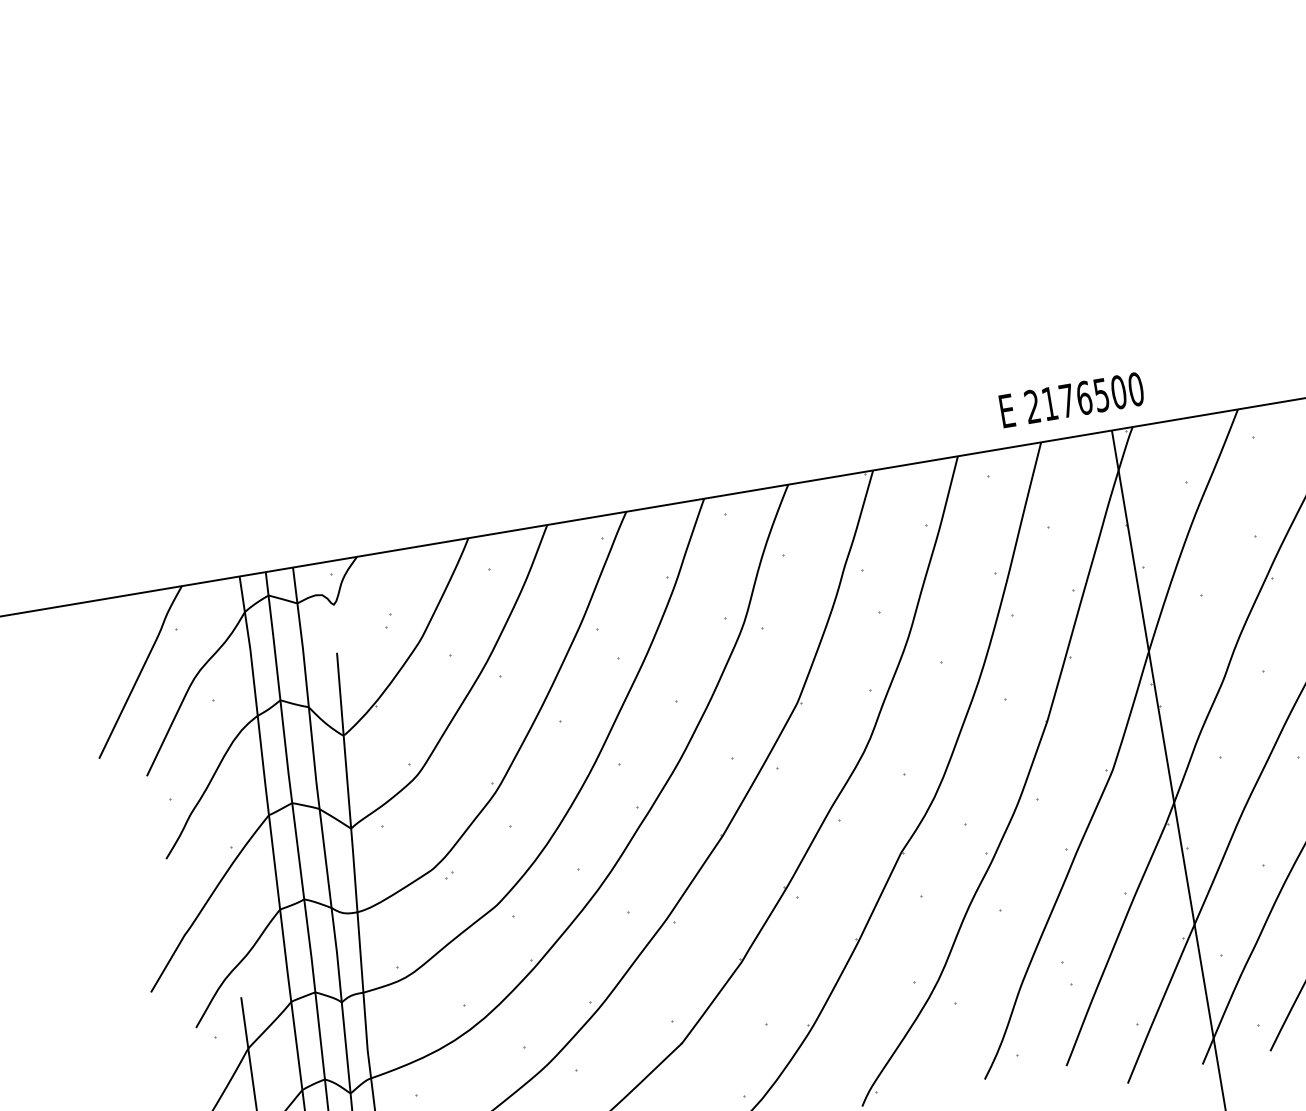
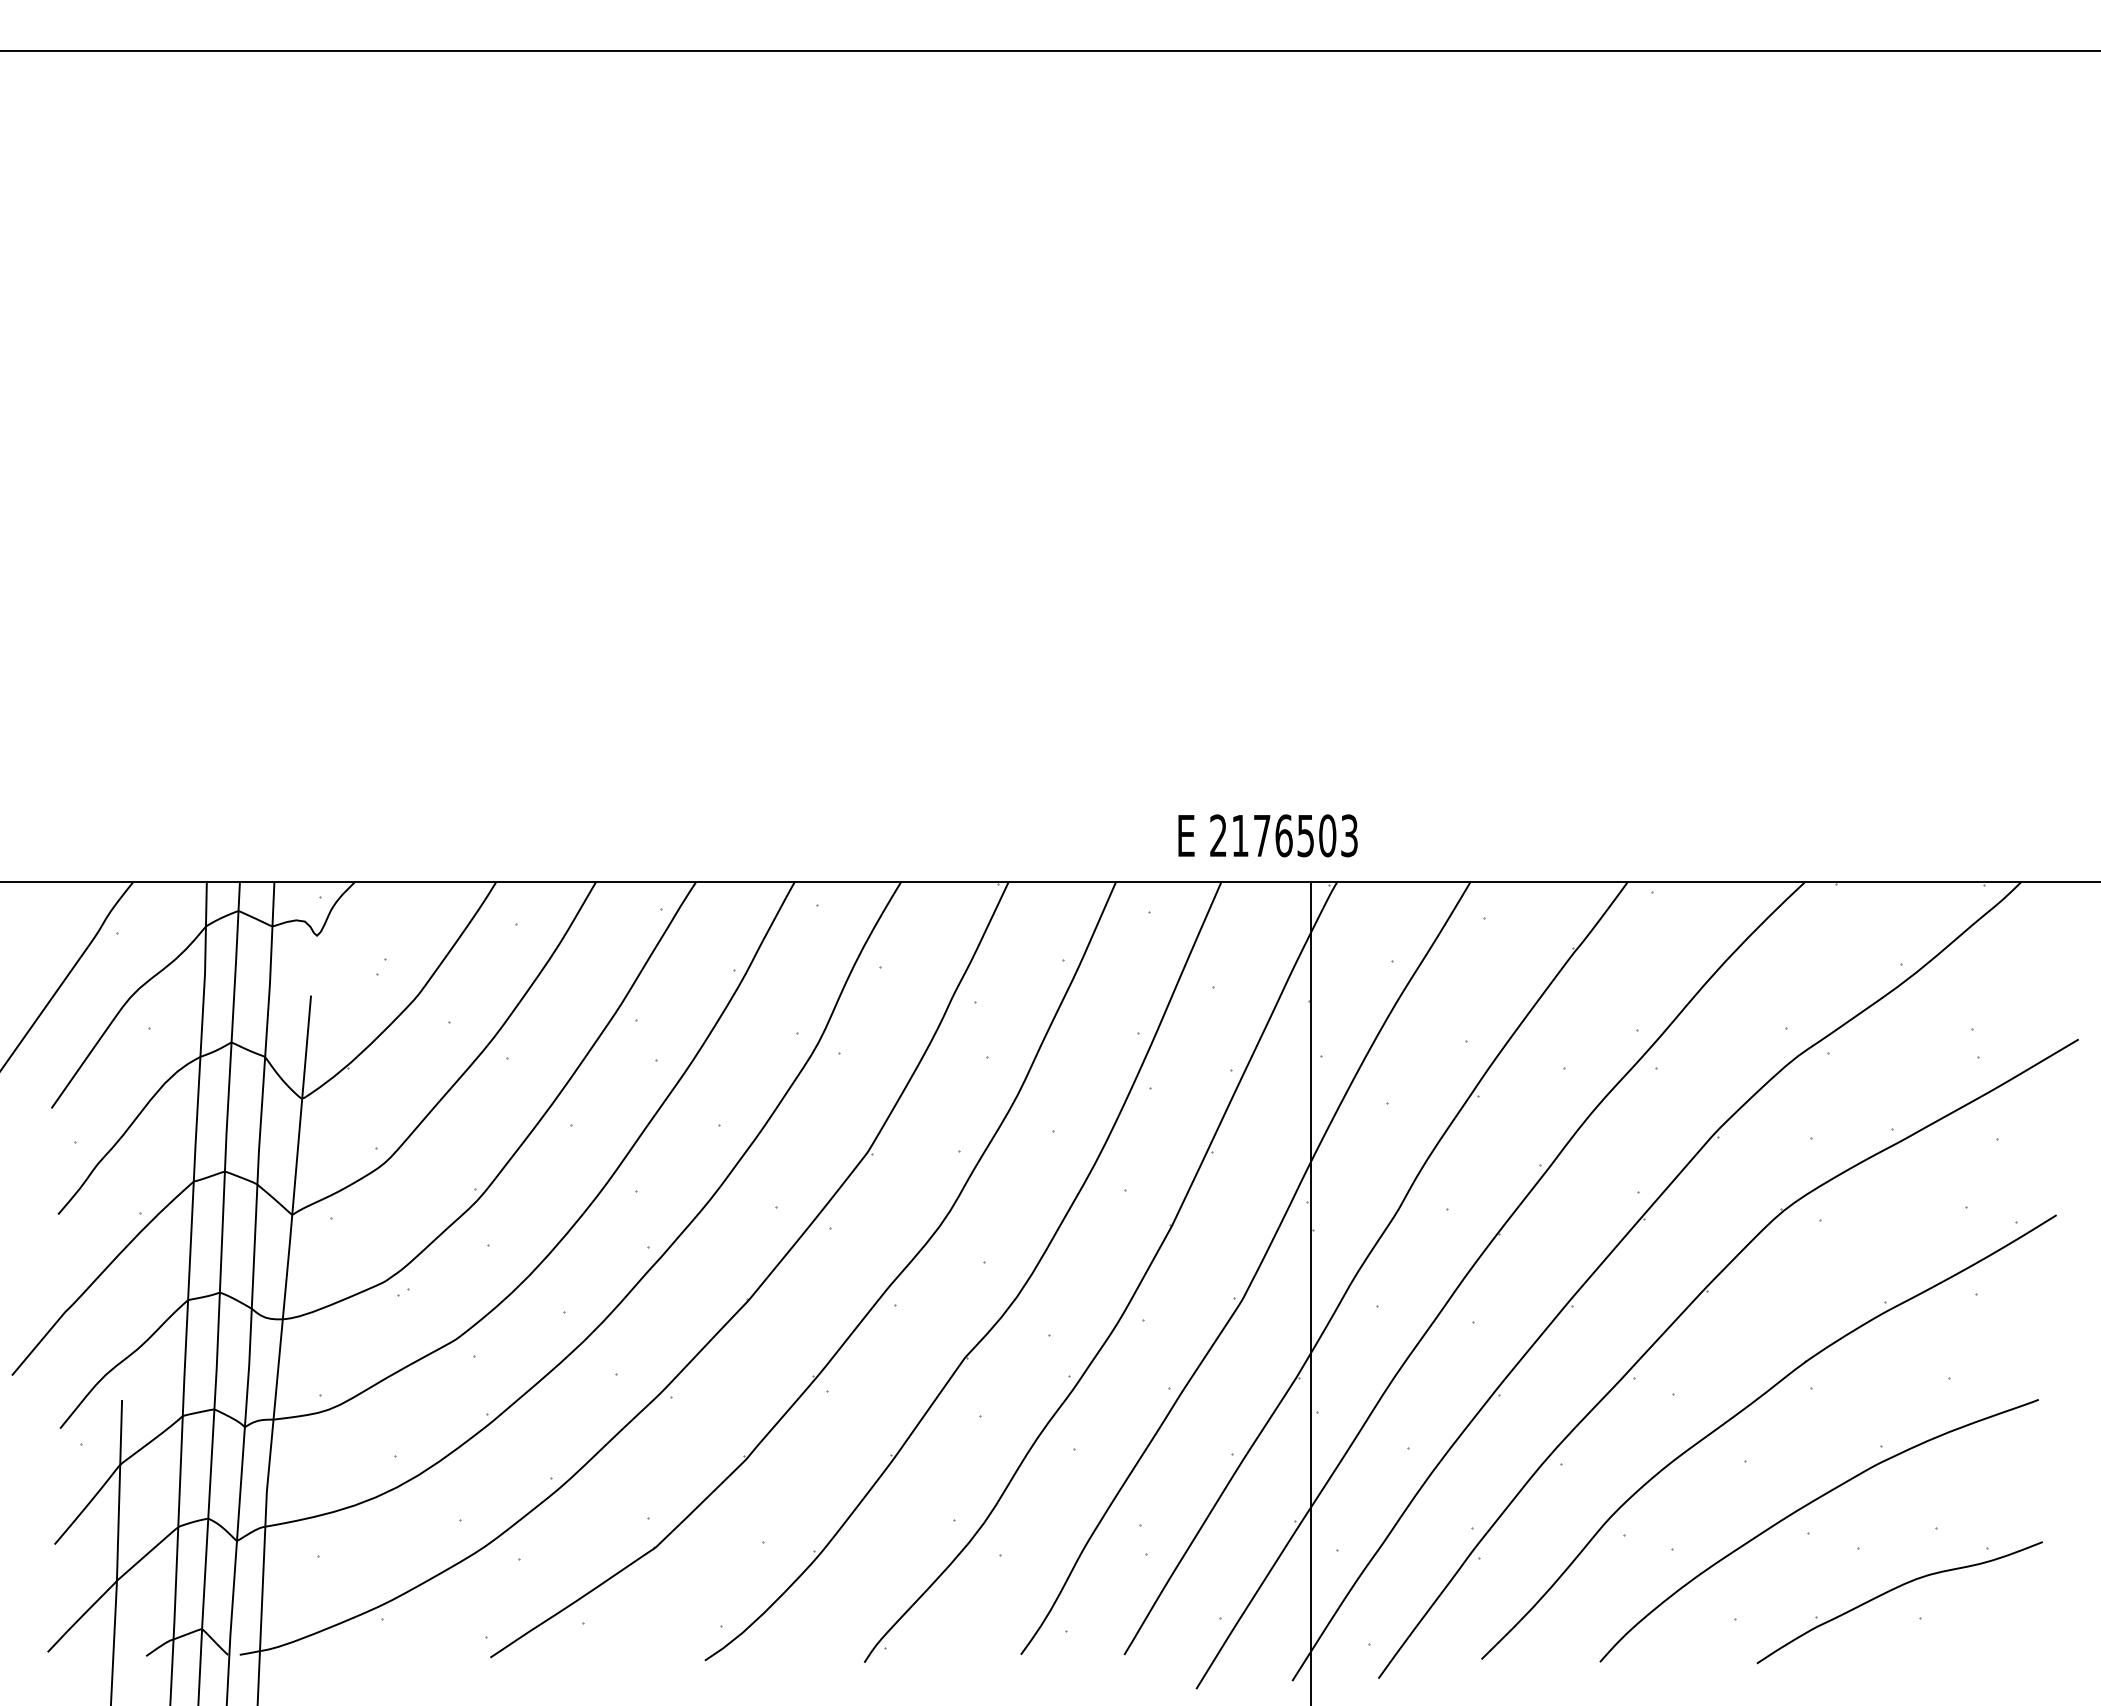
text: (1136, 389) -> (1349, 835), 2176500 -> 2176503

